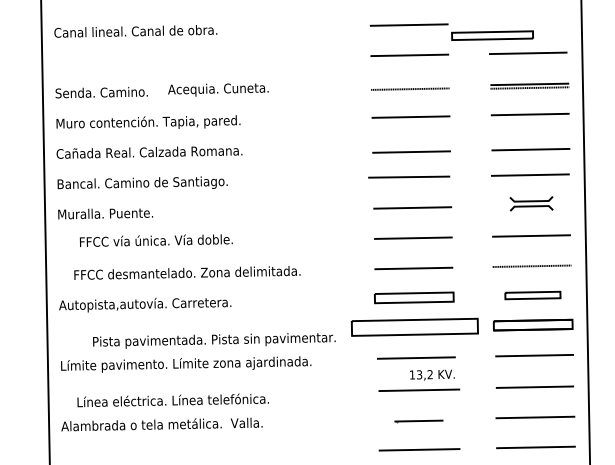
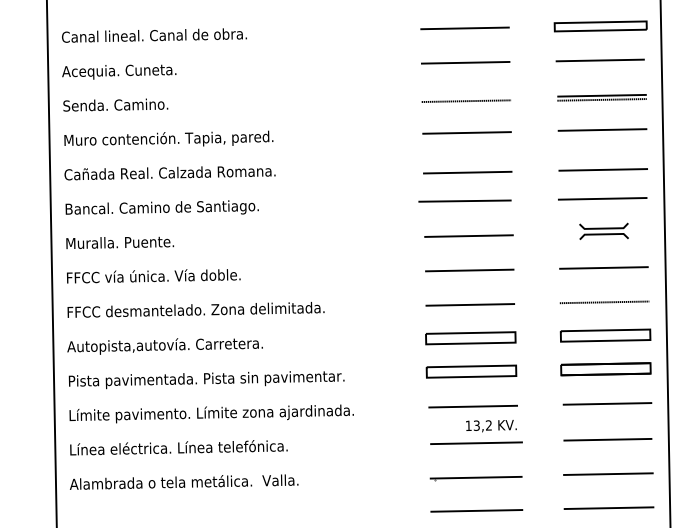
part: (492, 35) -> (600, 26), moved
text: (218, 89) -> (119, 71), moved
text: (156, 240) -> (153, 276), moved
text: (186, 272) -> (195, 309), moved
part: (532, 295) -> (605, 335), size x1.43
part: (414, 327) -> (471, 371), size x0.62
text: (214, 341) -> (206, 380), moved
text: (172, 400) -> (178, 447), moved
part: (418, 421) -> (475, 478), size x1.67

